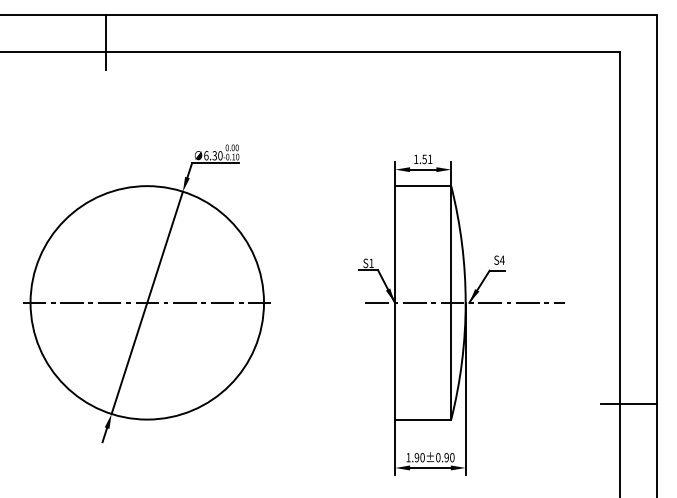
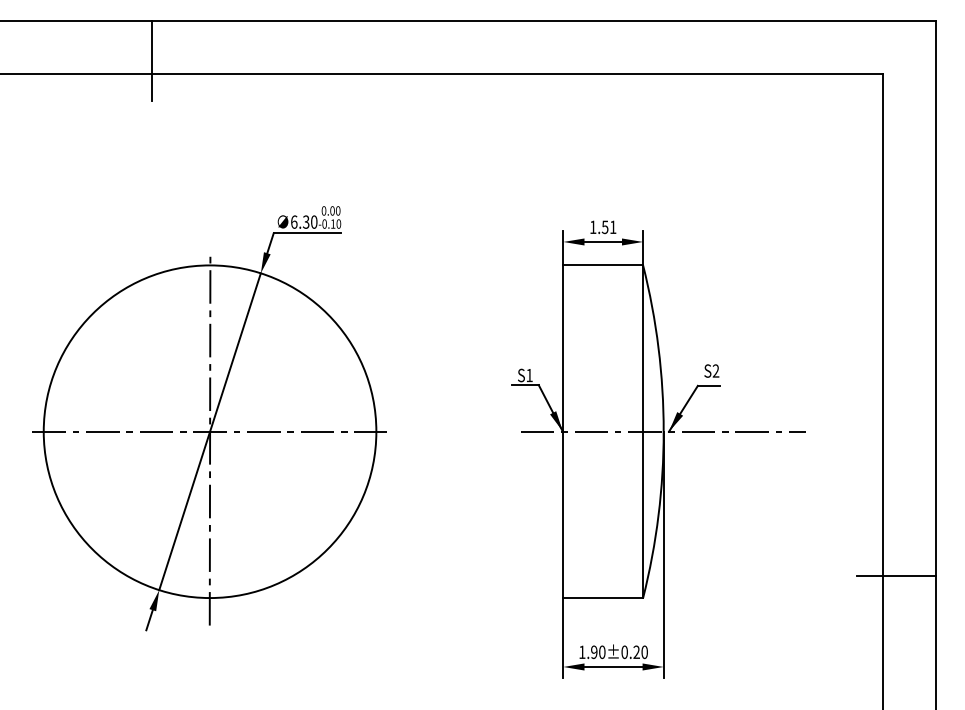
text: (502, 259) -> (716, 369), S4 -> S2
line: (147, 307) -> (210, 438), added
text: (446, 457) -> (636, 652), 1.90±0.90 -> 1.90±0.20

